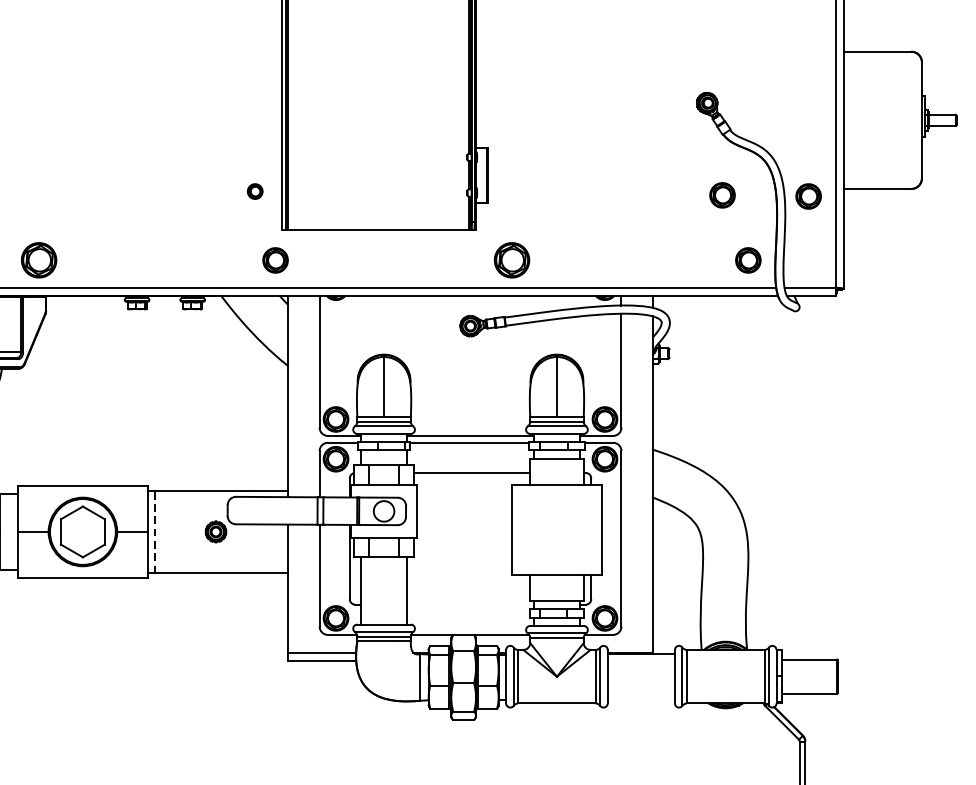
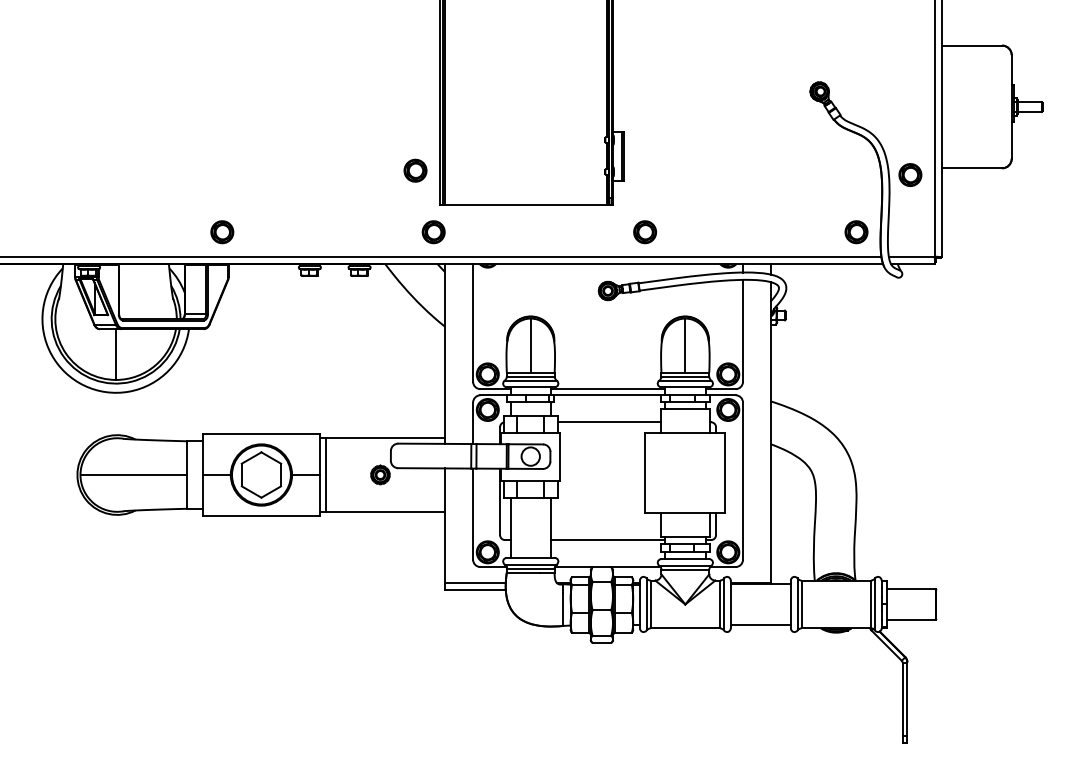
part: (255, 191) -> (415, 170), size x1.67
part: (722, 194) -> (833, 173), removed
part: (39, 260) -> (222, 232), size x0.71
part: (511, 260) -> (644, 232), size x0.71
line: (154, 532) -> (325, 475), dashed -> solid
line: (471, 605) -> (608, 540), added
line: (641, 699) -> (760, 624), added

